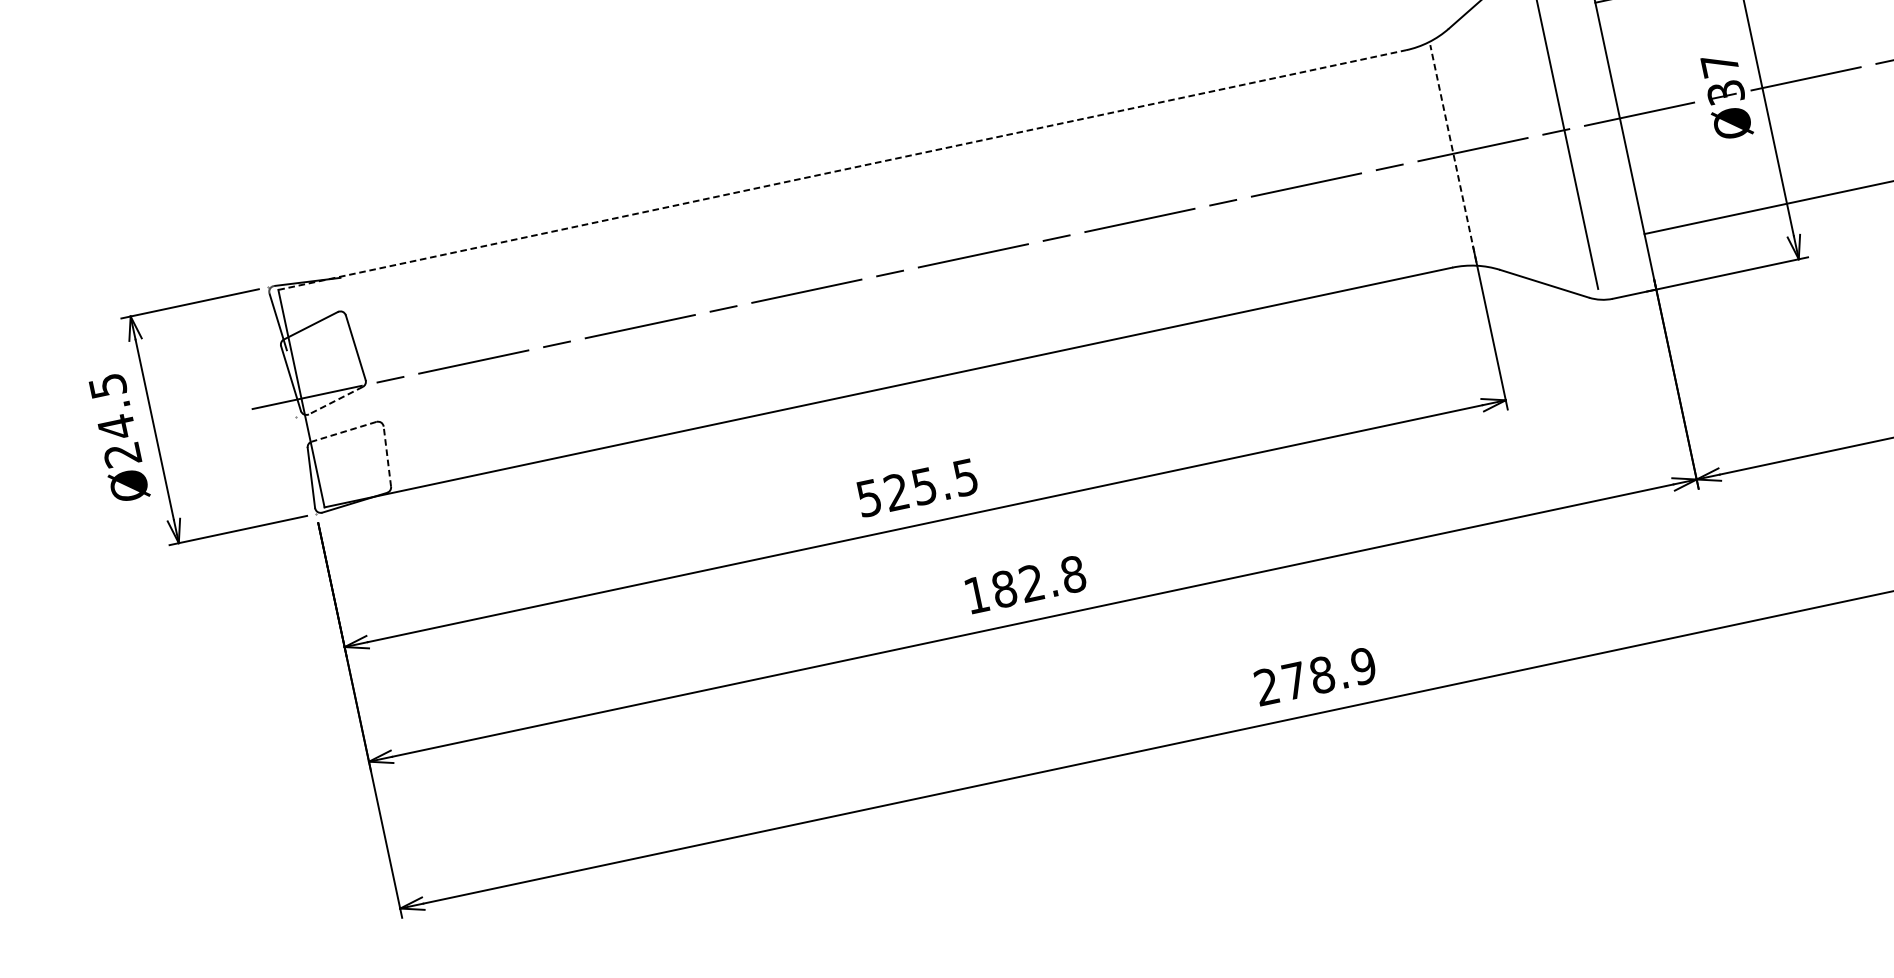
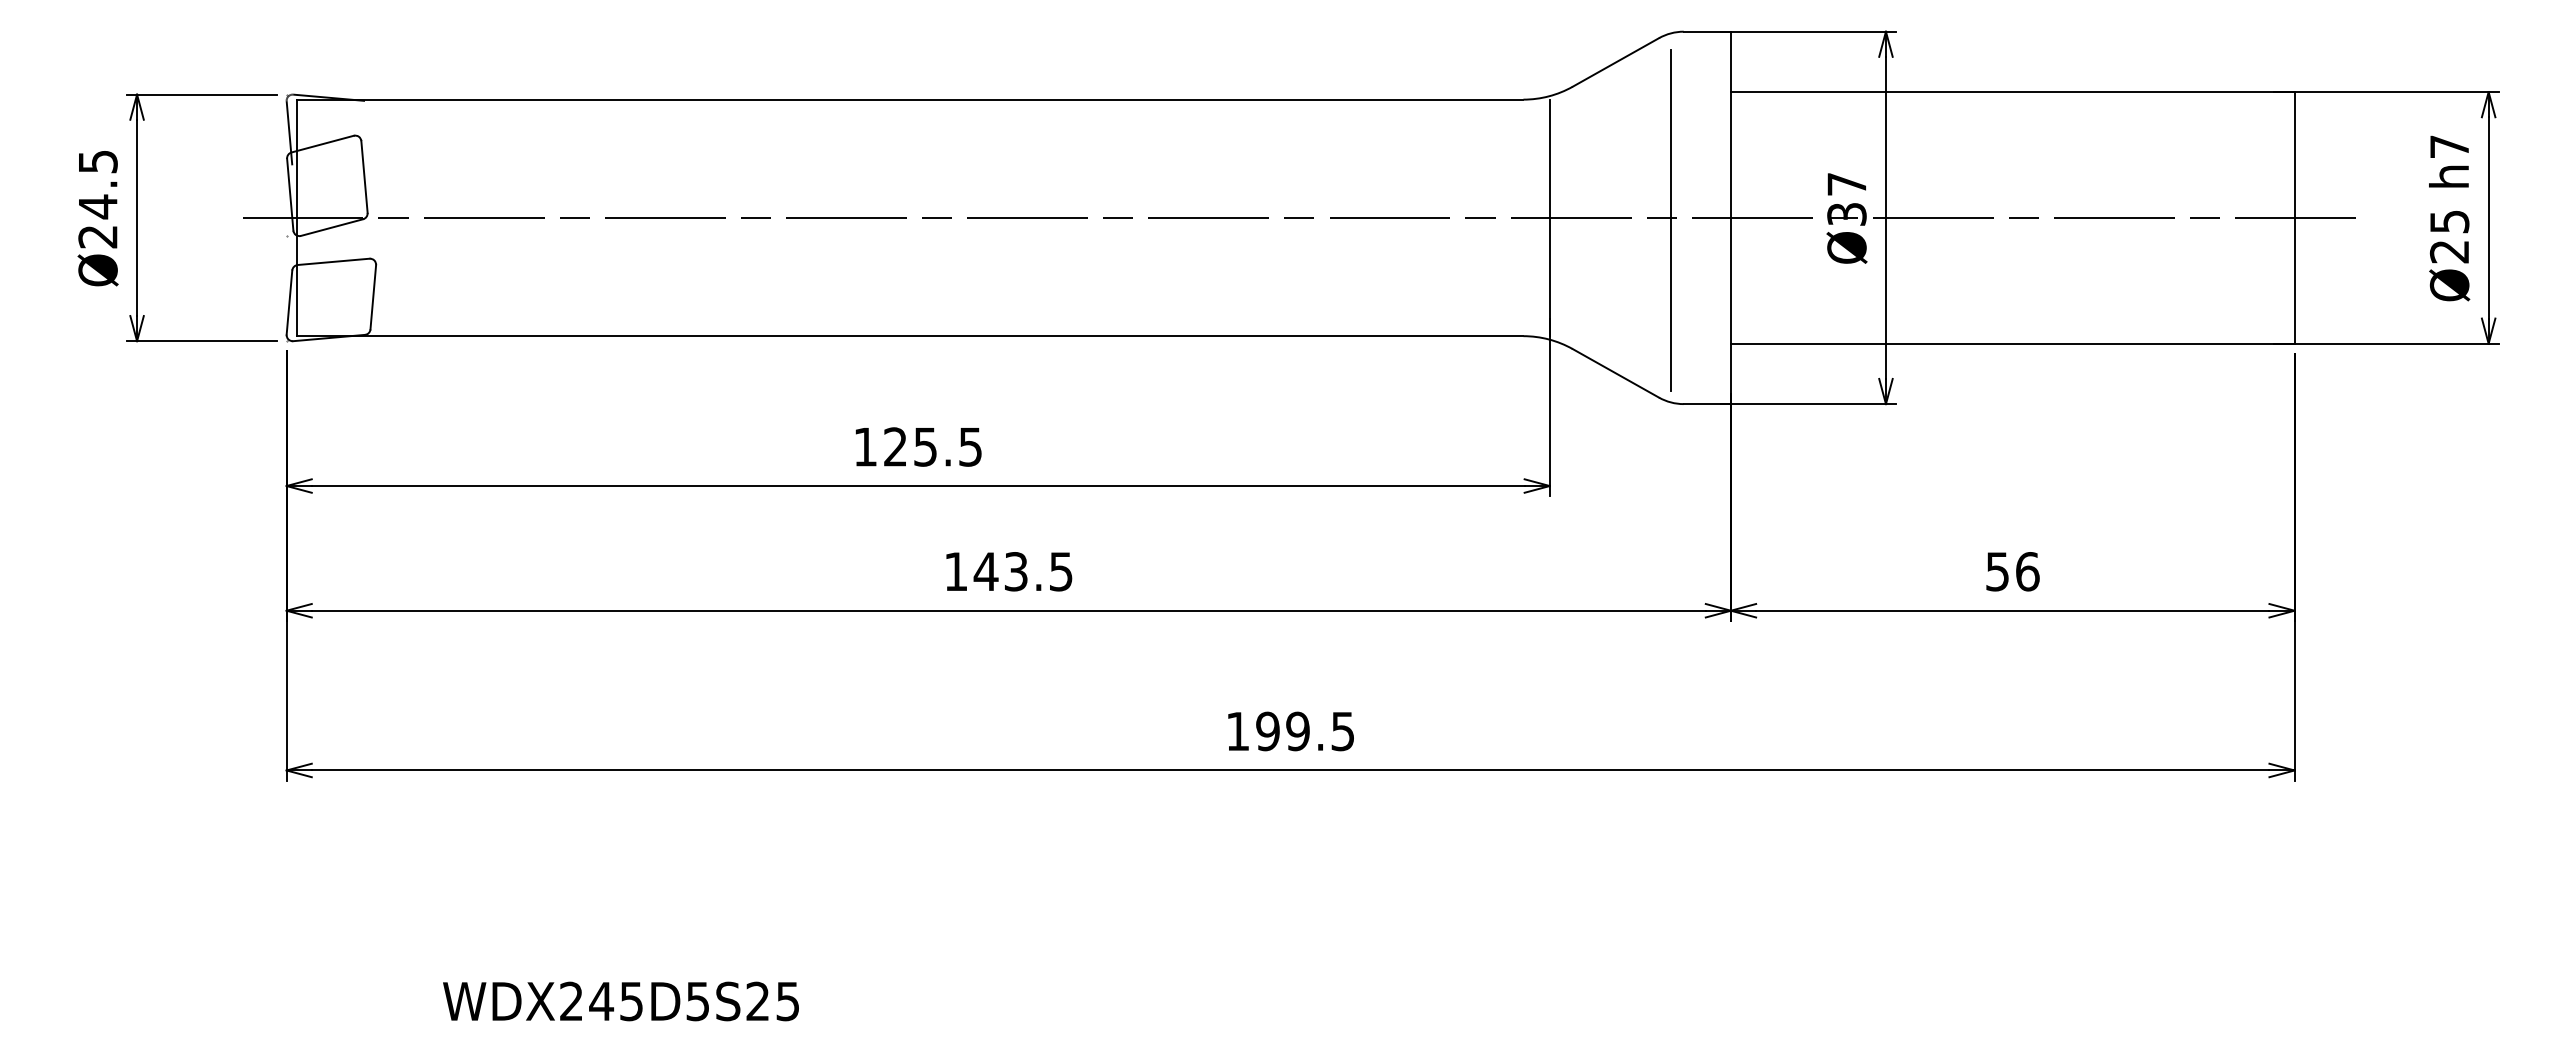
line: (1453, 153) -> (1549, 217), dashed -> solid
line: (842, 169) -> (910, 99), dashed -> solid
line: (335, 400) -> (331, 227), dashed -> solid
line: (343, 431) -> (333, 261), dashed -> solid
line: (387, 455) -> (373, 296), dashed -> solid
text: (869, 498) -> (865, 447), 525.5 -> 125.5
text: (1038, 581) -> (1023, 571), 182.8 -> 143.5
text: (1315, 676) -> (1290, 731), 278.9 -> 199.5

